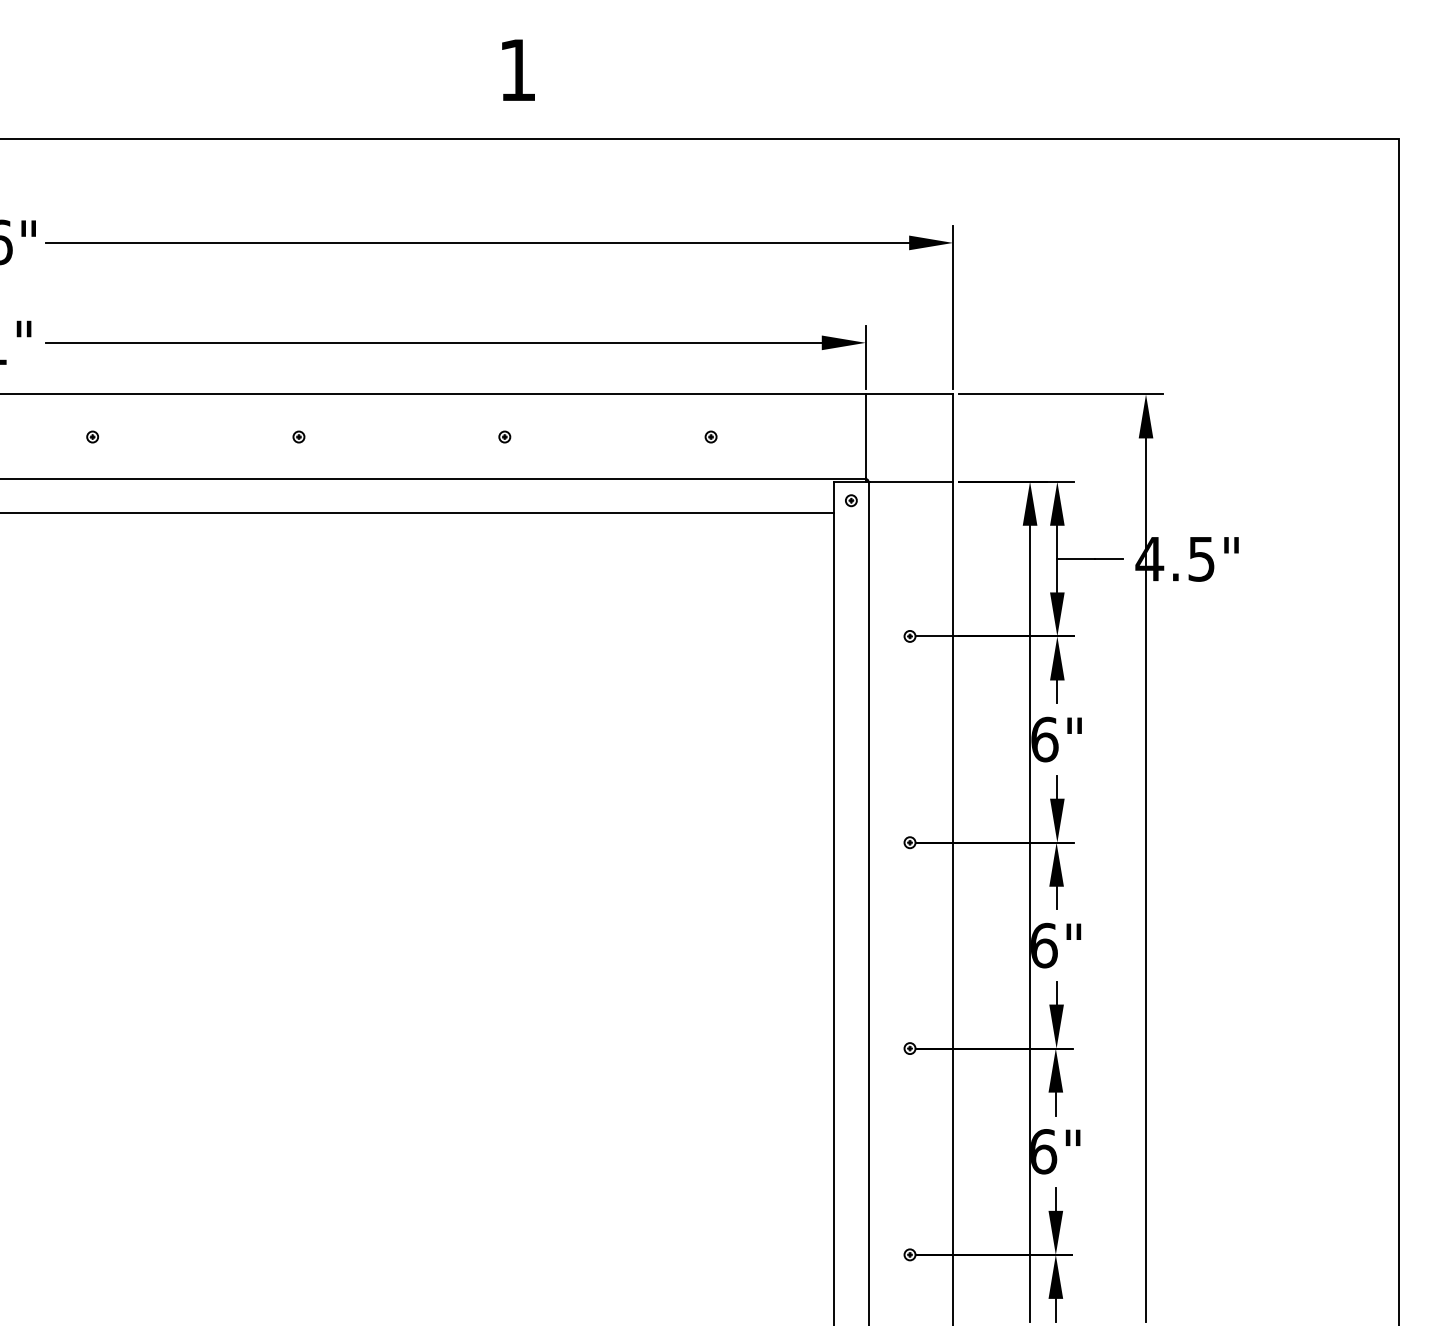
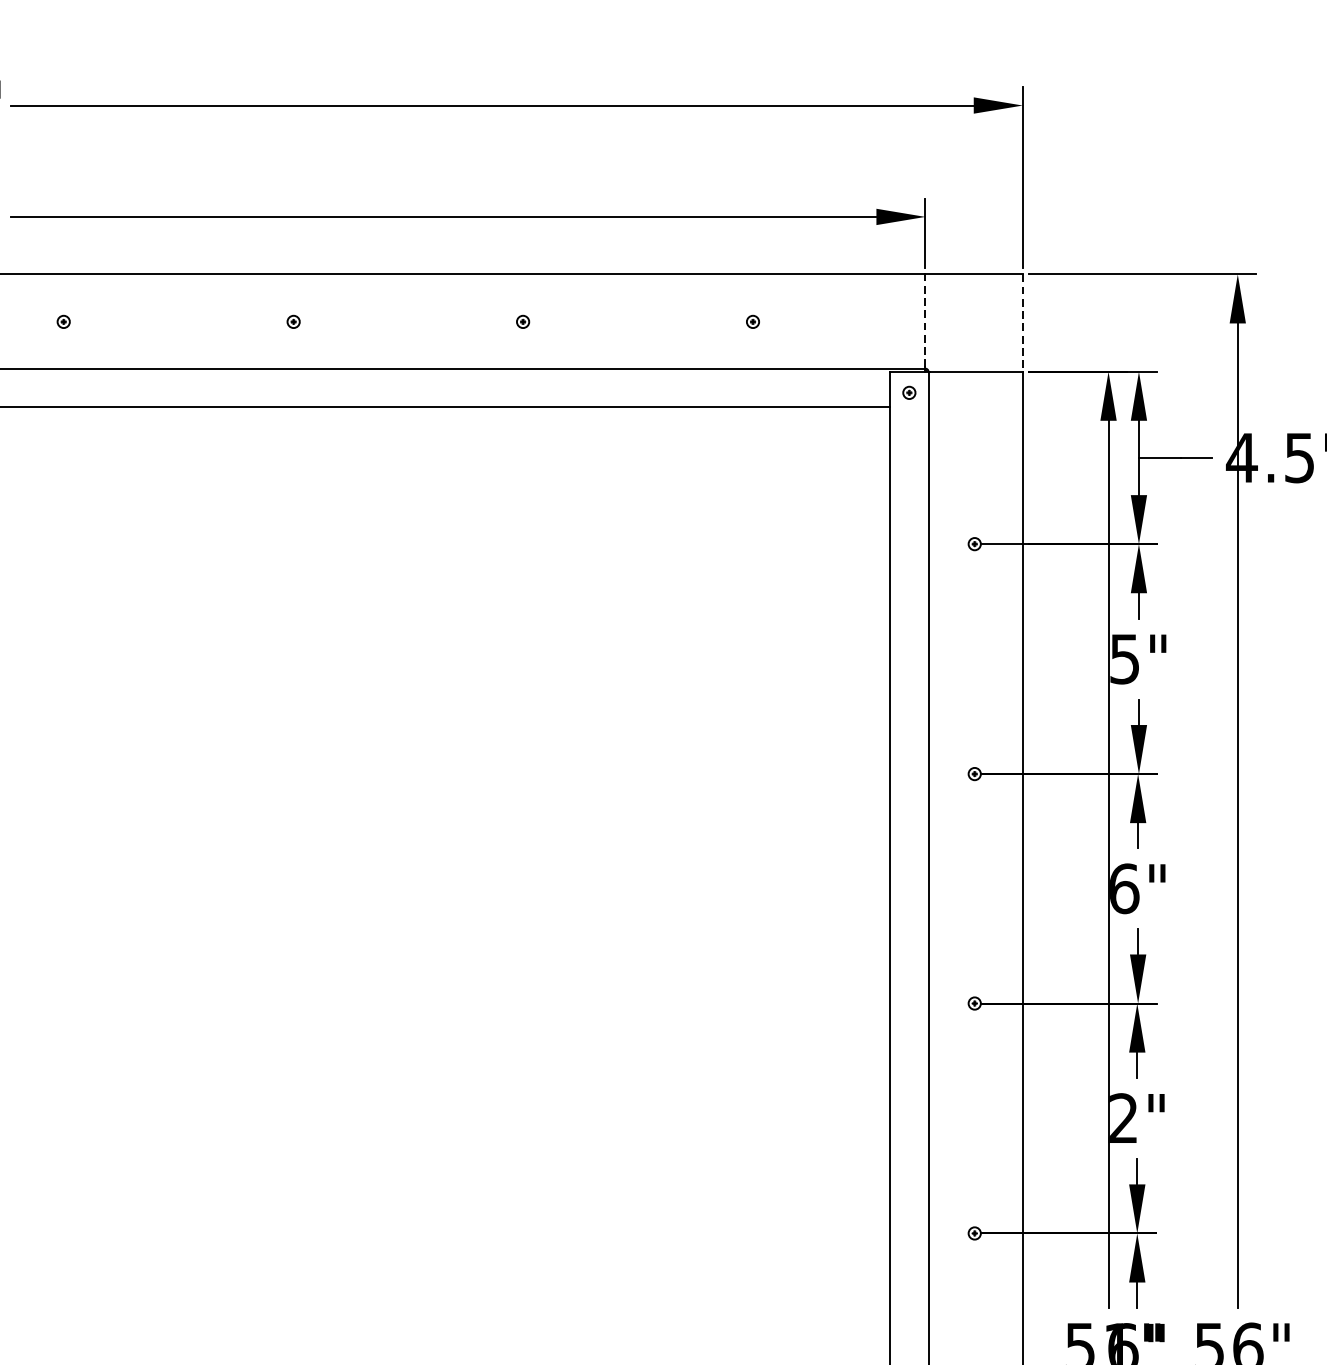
line: (865, 436) -> (925, 321), solid -> dashed
line: (953, 438) -> (1023, 323), solid -> dashed
text: (1044, 739) -> (1124, 659), 6" -> 5"
text: (1044, 1151) -> (1124, 1118), 6" -> 2"

